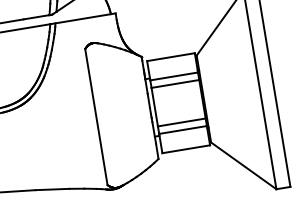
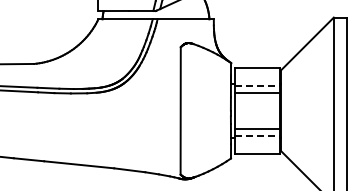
line: (175, 76) -> (258, 85), solid -> dashed
line: (183, 129) -> (258, 135), solid -> dashed

